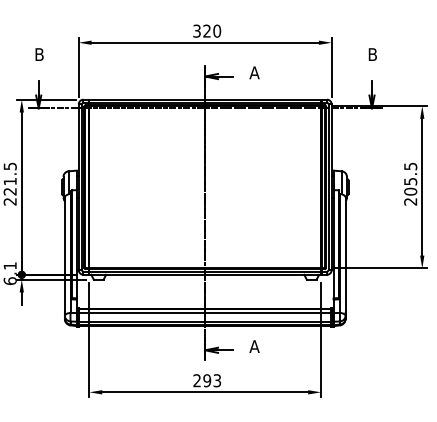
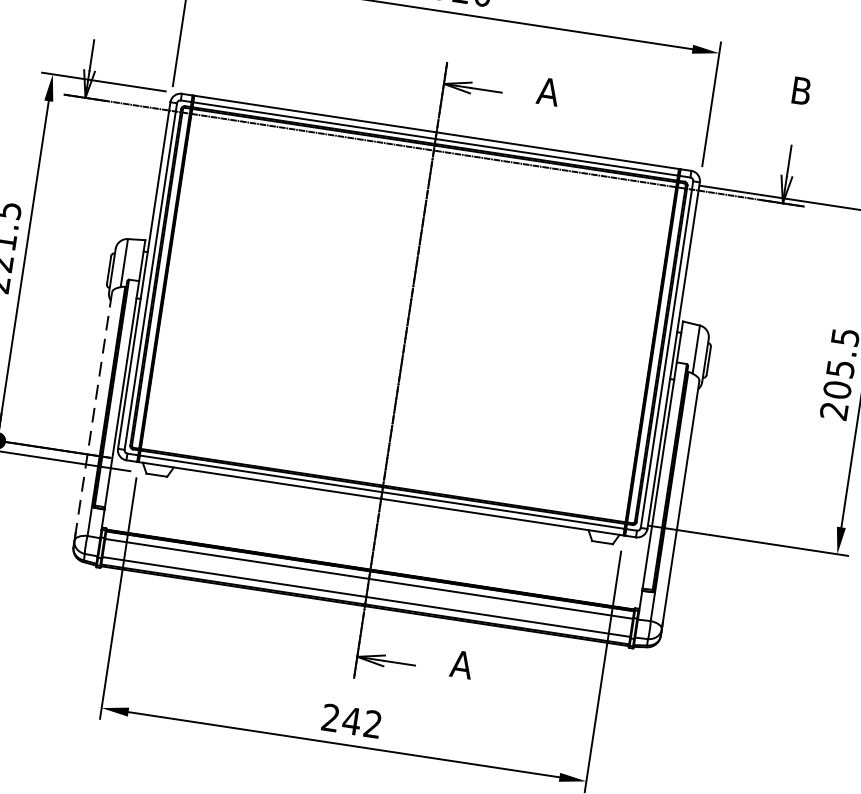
line: (64, 255) -> (92, 413), solid -> dashed
text: (212, 380) -> (362, 722), 293 -> 242

